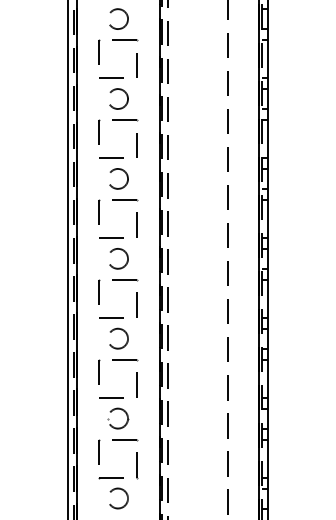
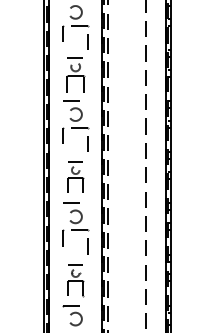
part: (117, 116) -> (75, 74), size x0.7
part: (117, 275) -> (75, 176), size x0.6
part: (117, 438) -> (75, 280), size x0.6

